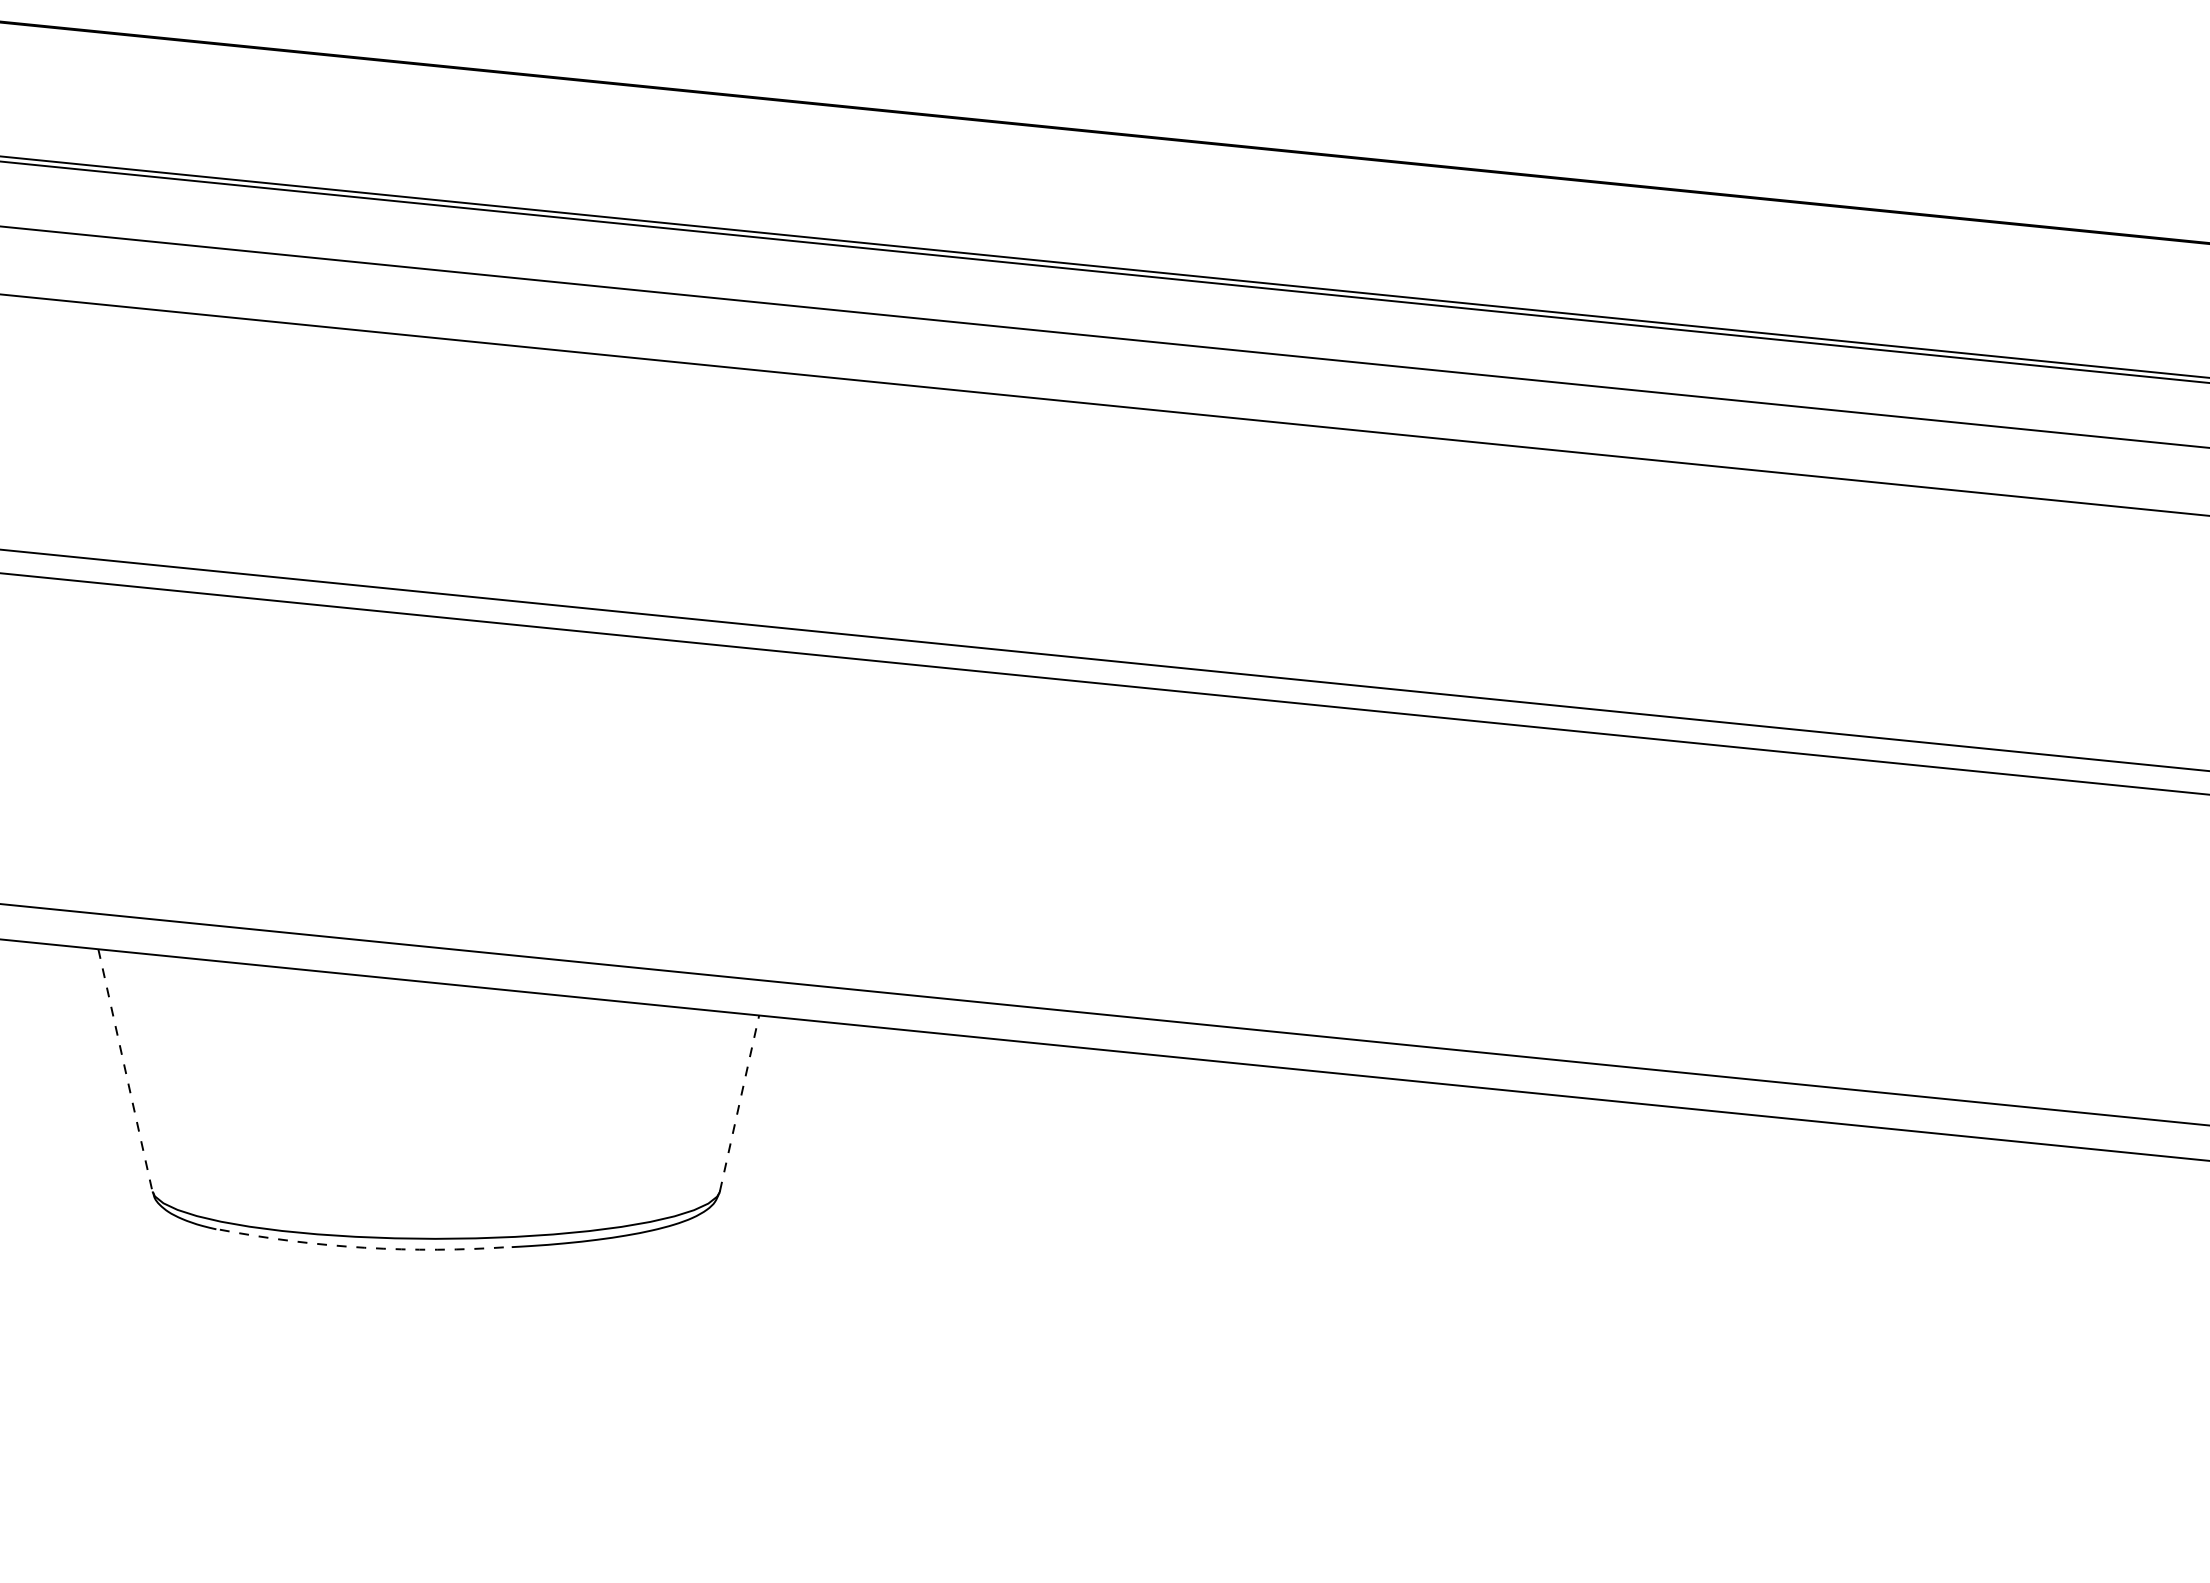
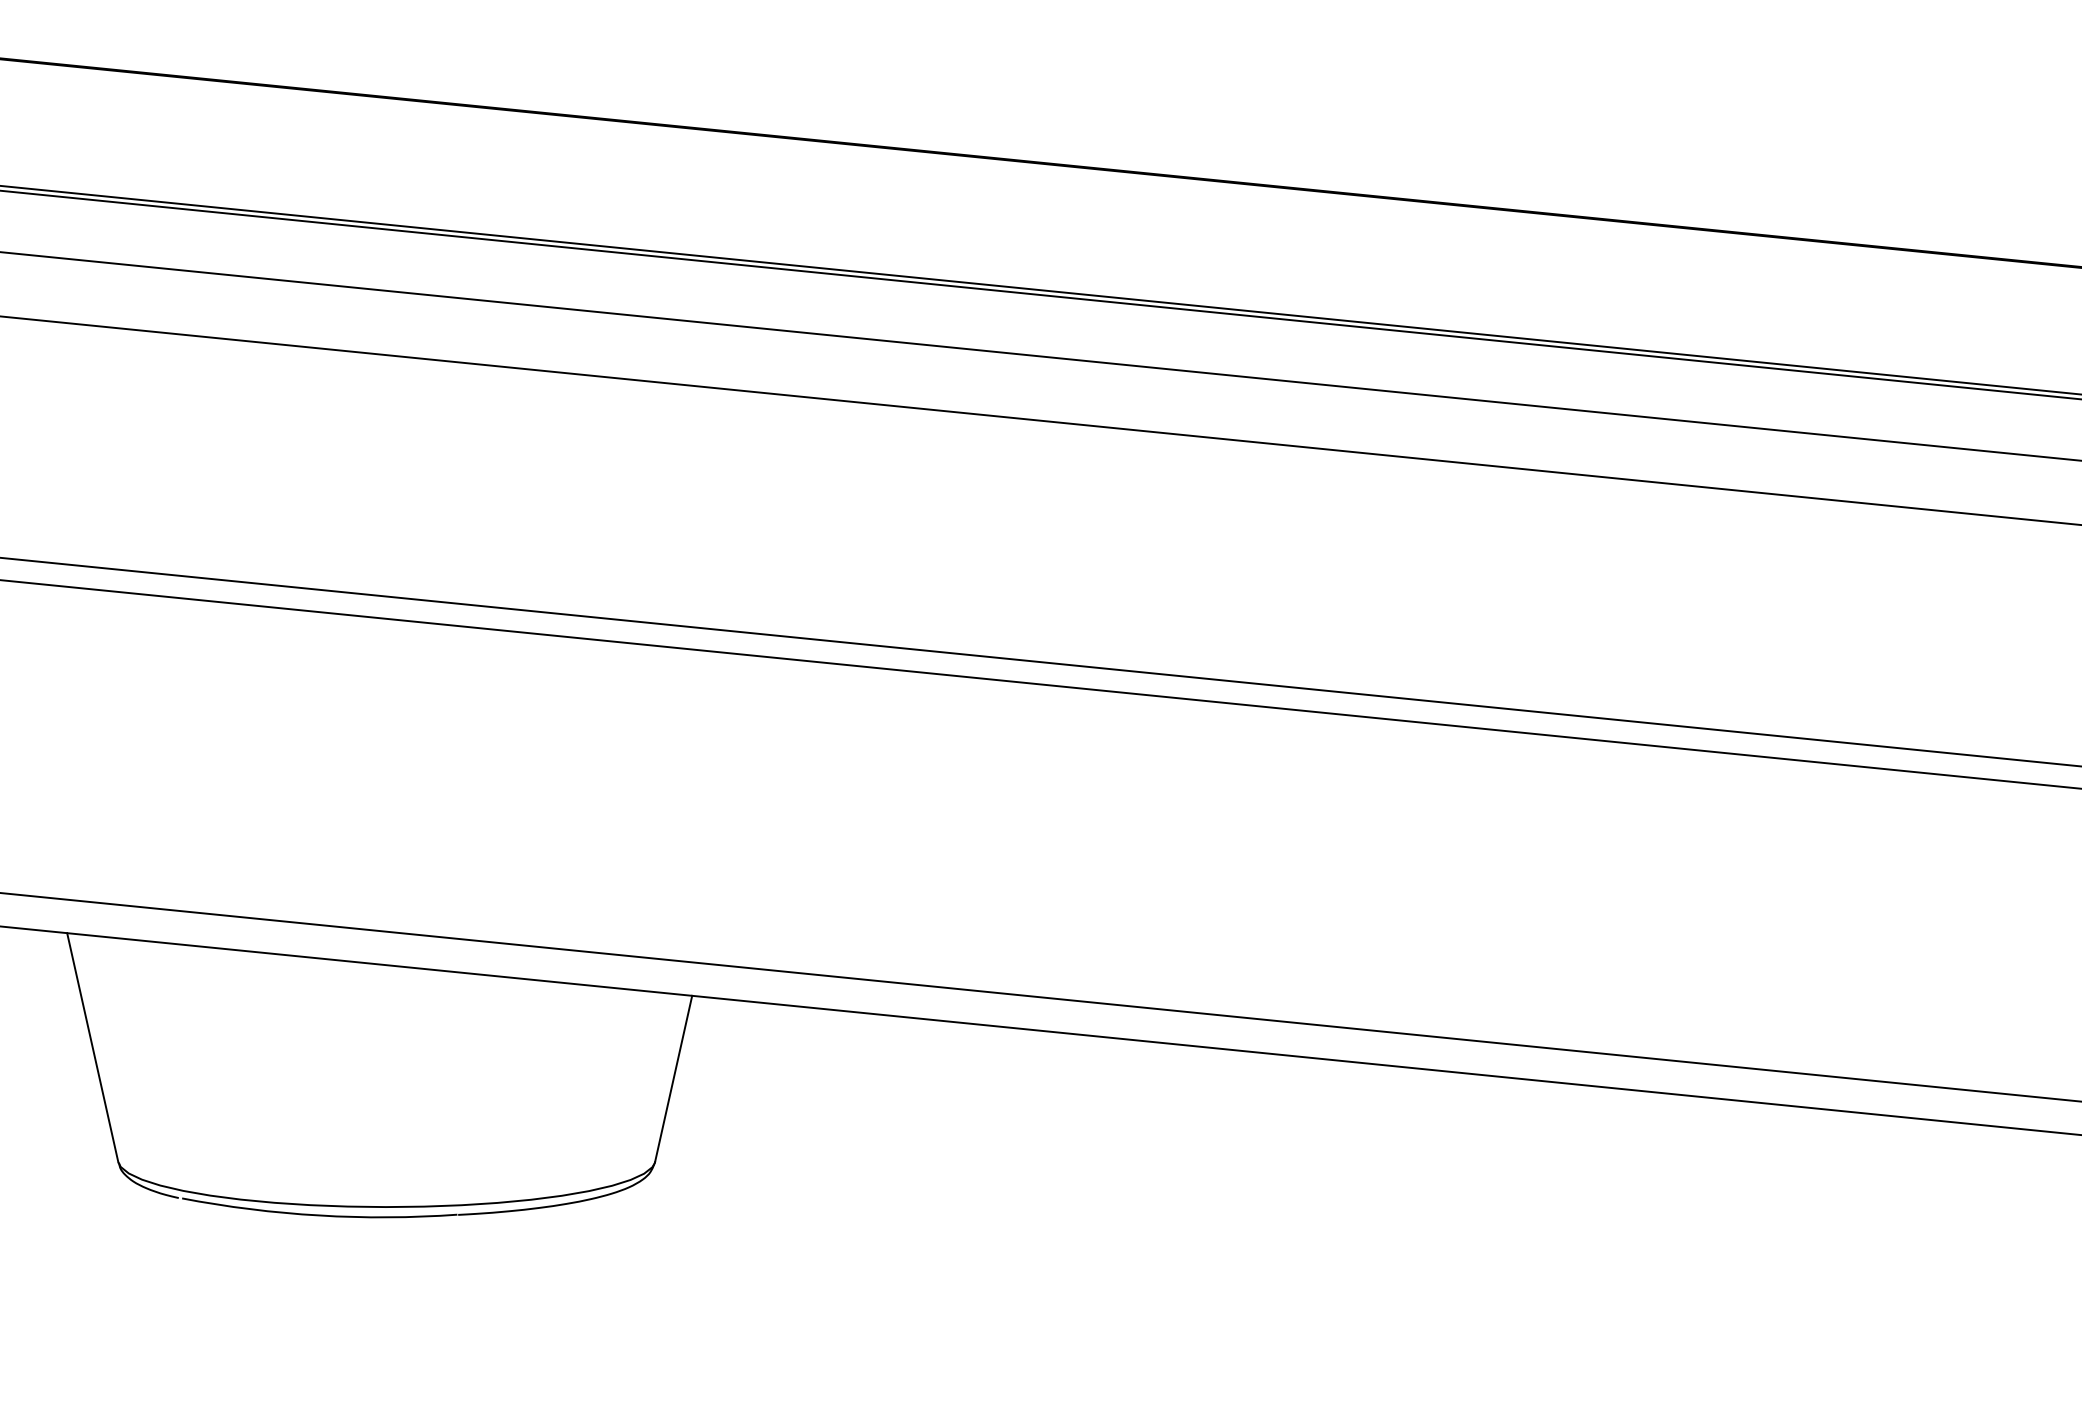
line: (125, 1070) -> (92, 1047), dashed -> solid
line: (739, 1102) -> (673, 1078), dashed -> solid
arc: (364, 1247) -> (318, 1215), dashed -> solid

